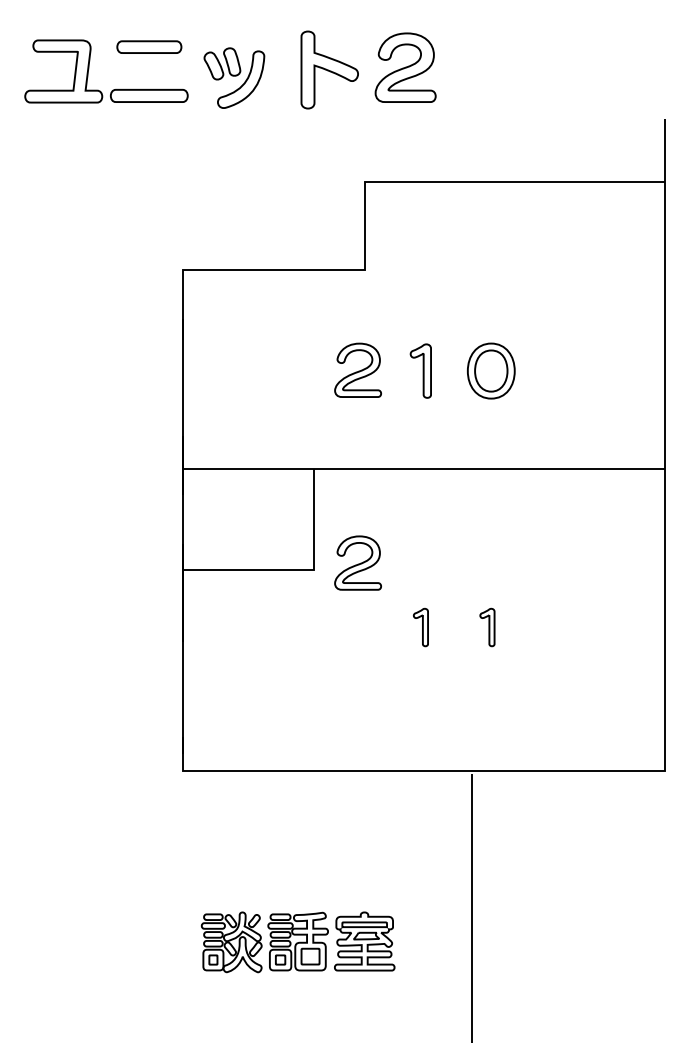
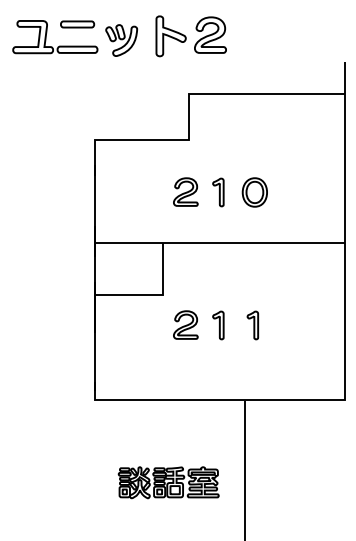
part: (357, 561) -> (185, 324), moved
part: (421, 627) -> (218, 325), size x1.43
part: (486, 627) -> (252, 325), size x1.43
part: (297, 941) -> (168, 482), moved

